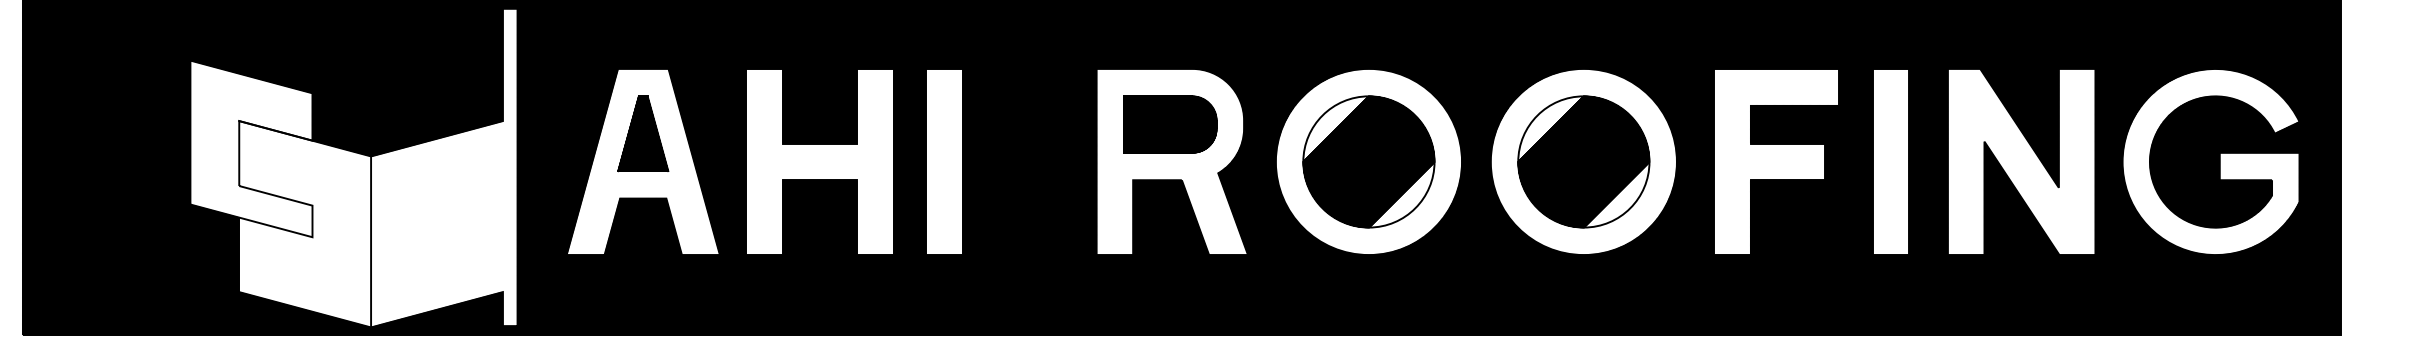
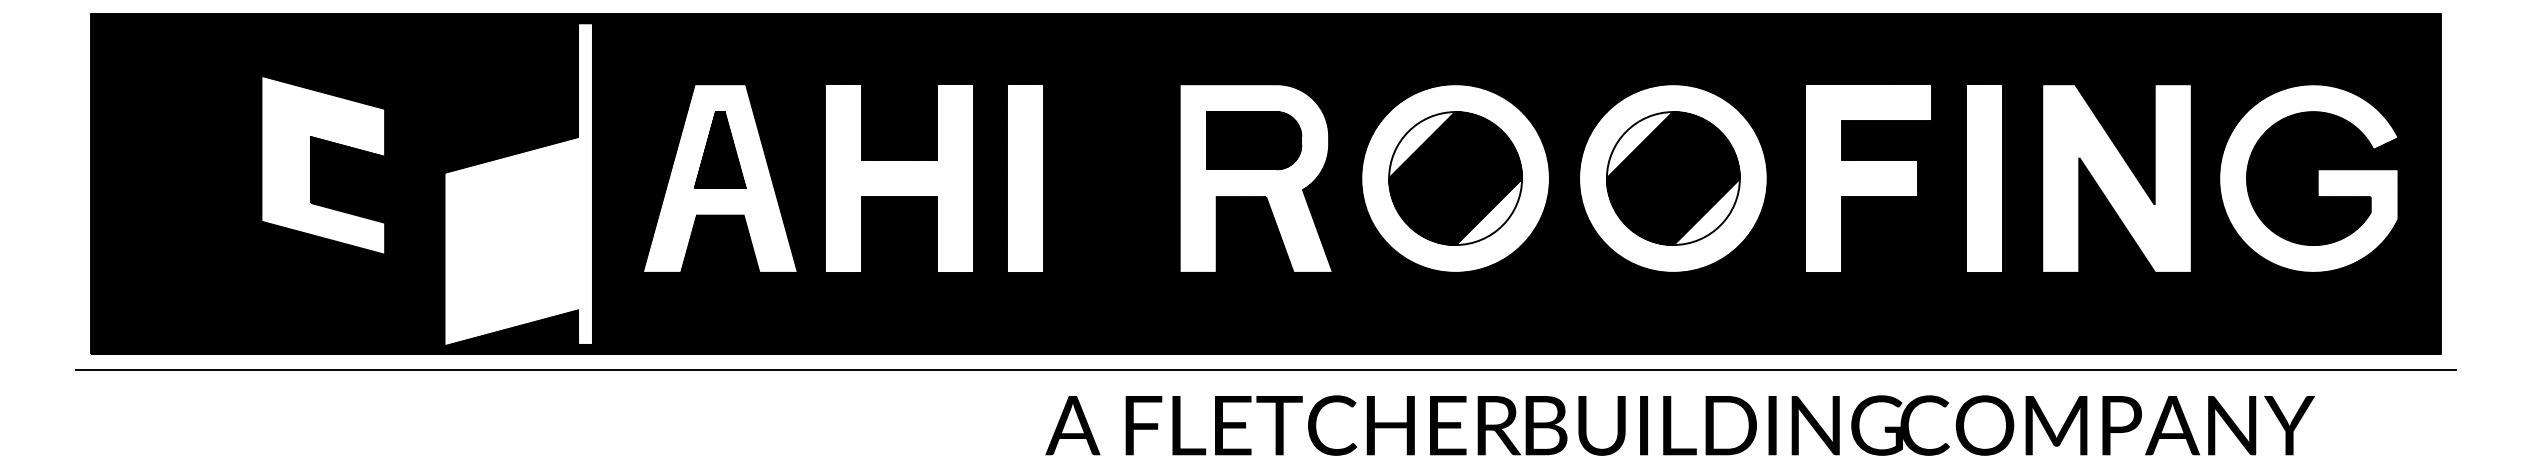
fill: (304, 224) -> (377, 241), added
line: (1181, 350) -> (1265, 369), added

